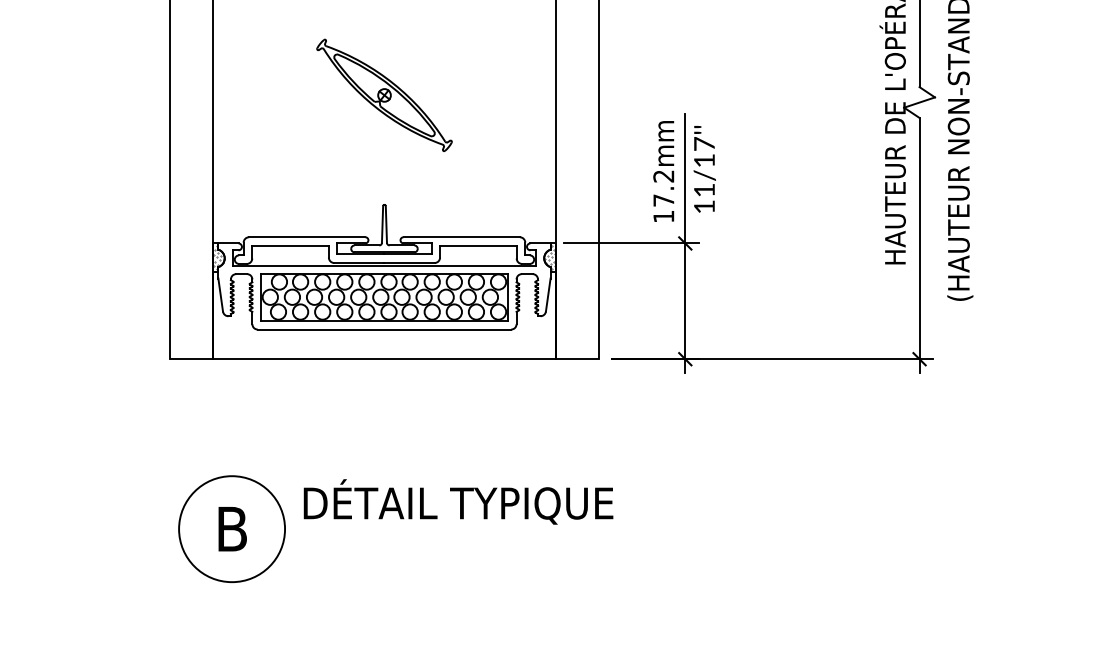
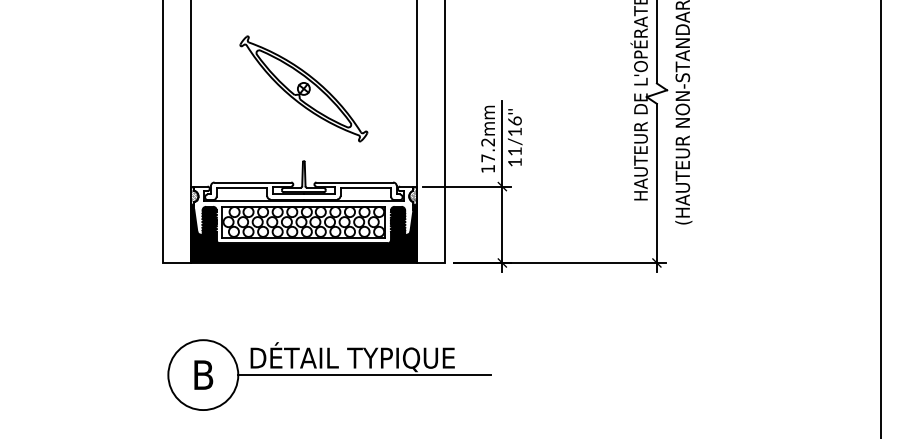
part: (383, 94) -> (303, 88), size x1.43
text: (703, 143) -> (514, 120), 11/17''\f] -> 11/16''\f]
fill: (383, 314) -> (303, 233), added
line: (476, 529) -> (364, 375), added

